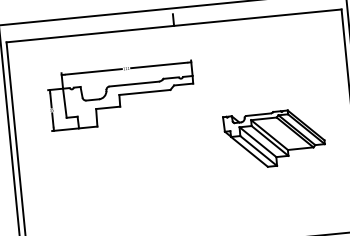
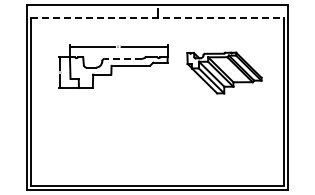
line: (174, 26) -> (157, 18), solid -> dashed
line: (134, 83) -> (123, 58), solid -> dashed
part: (274, 138) -> (224, 72), moved

